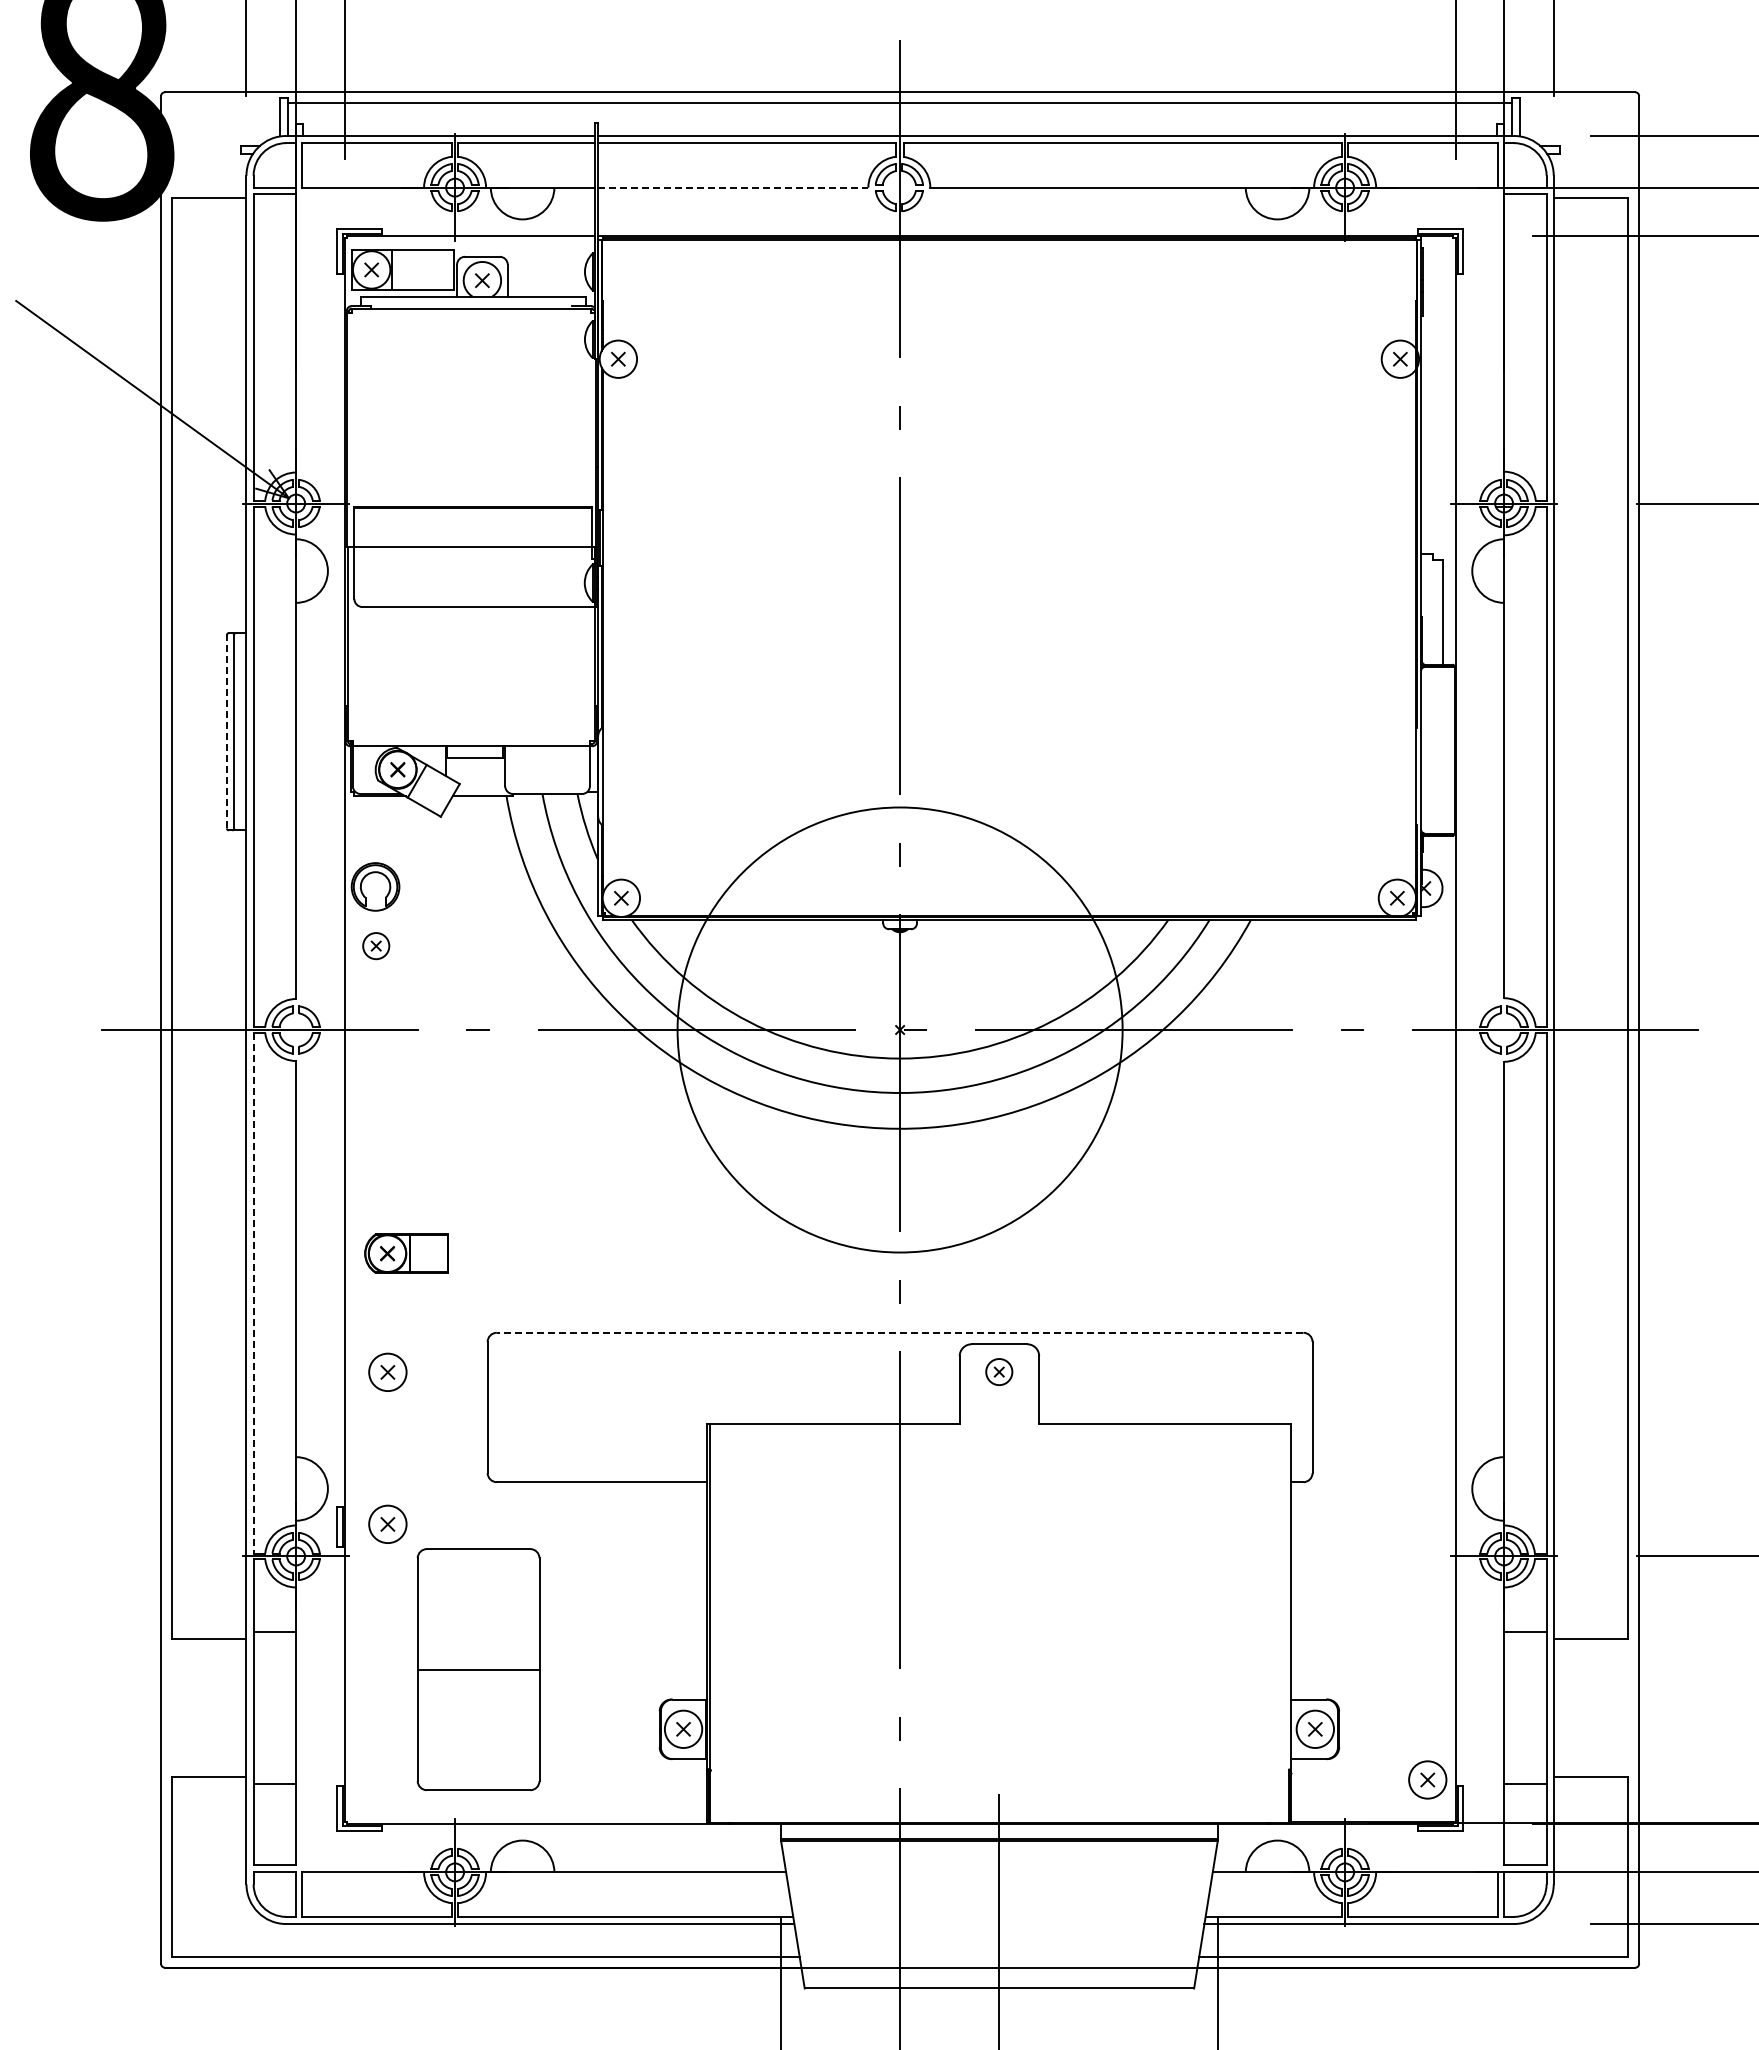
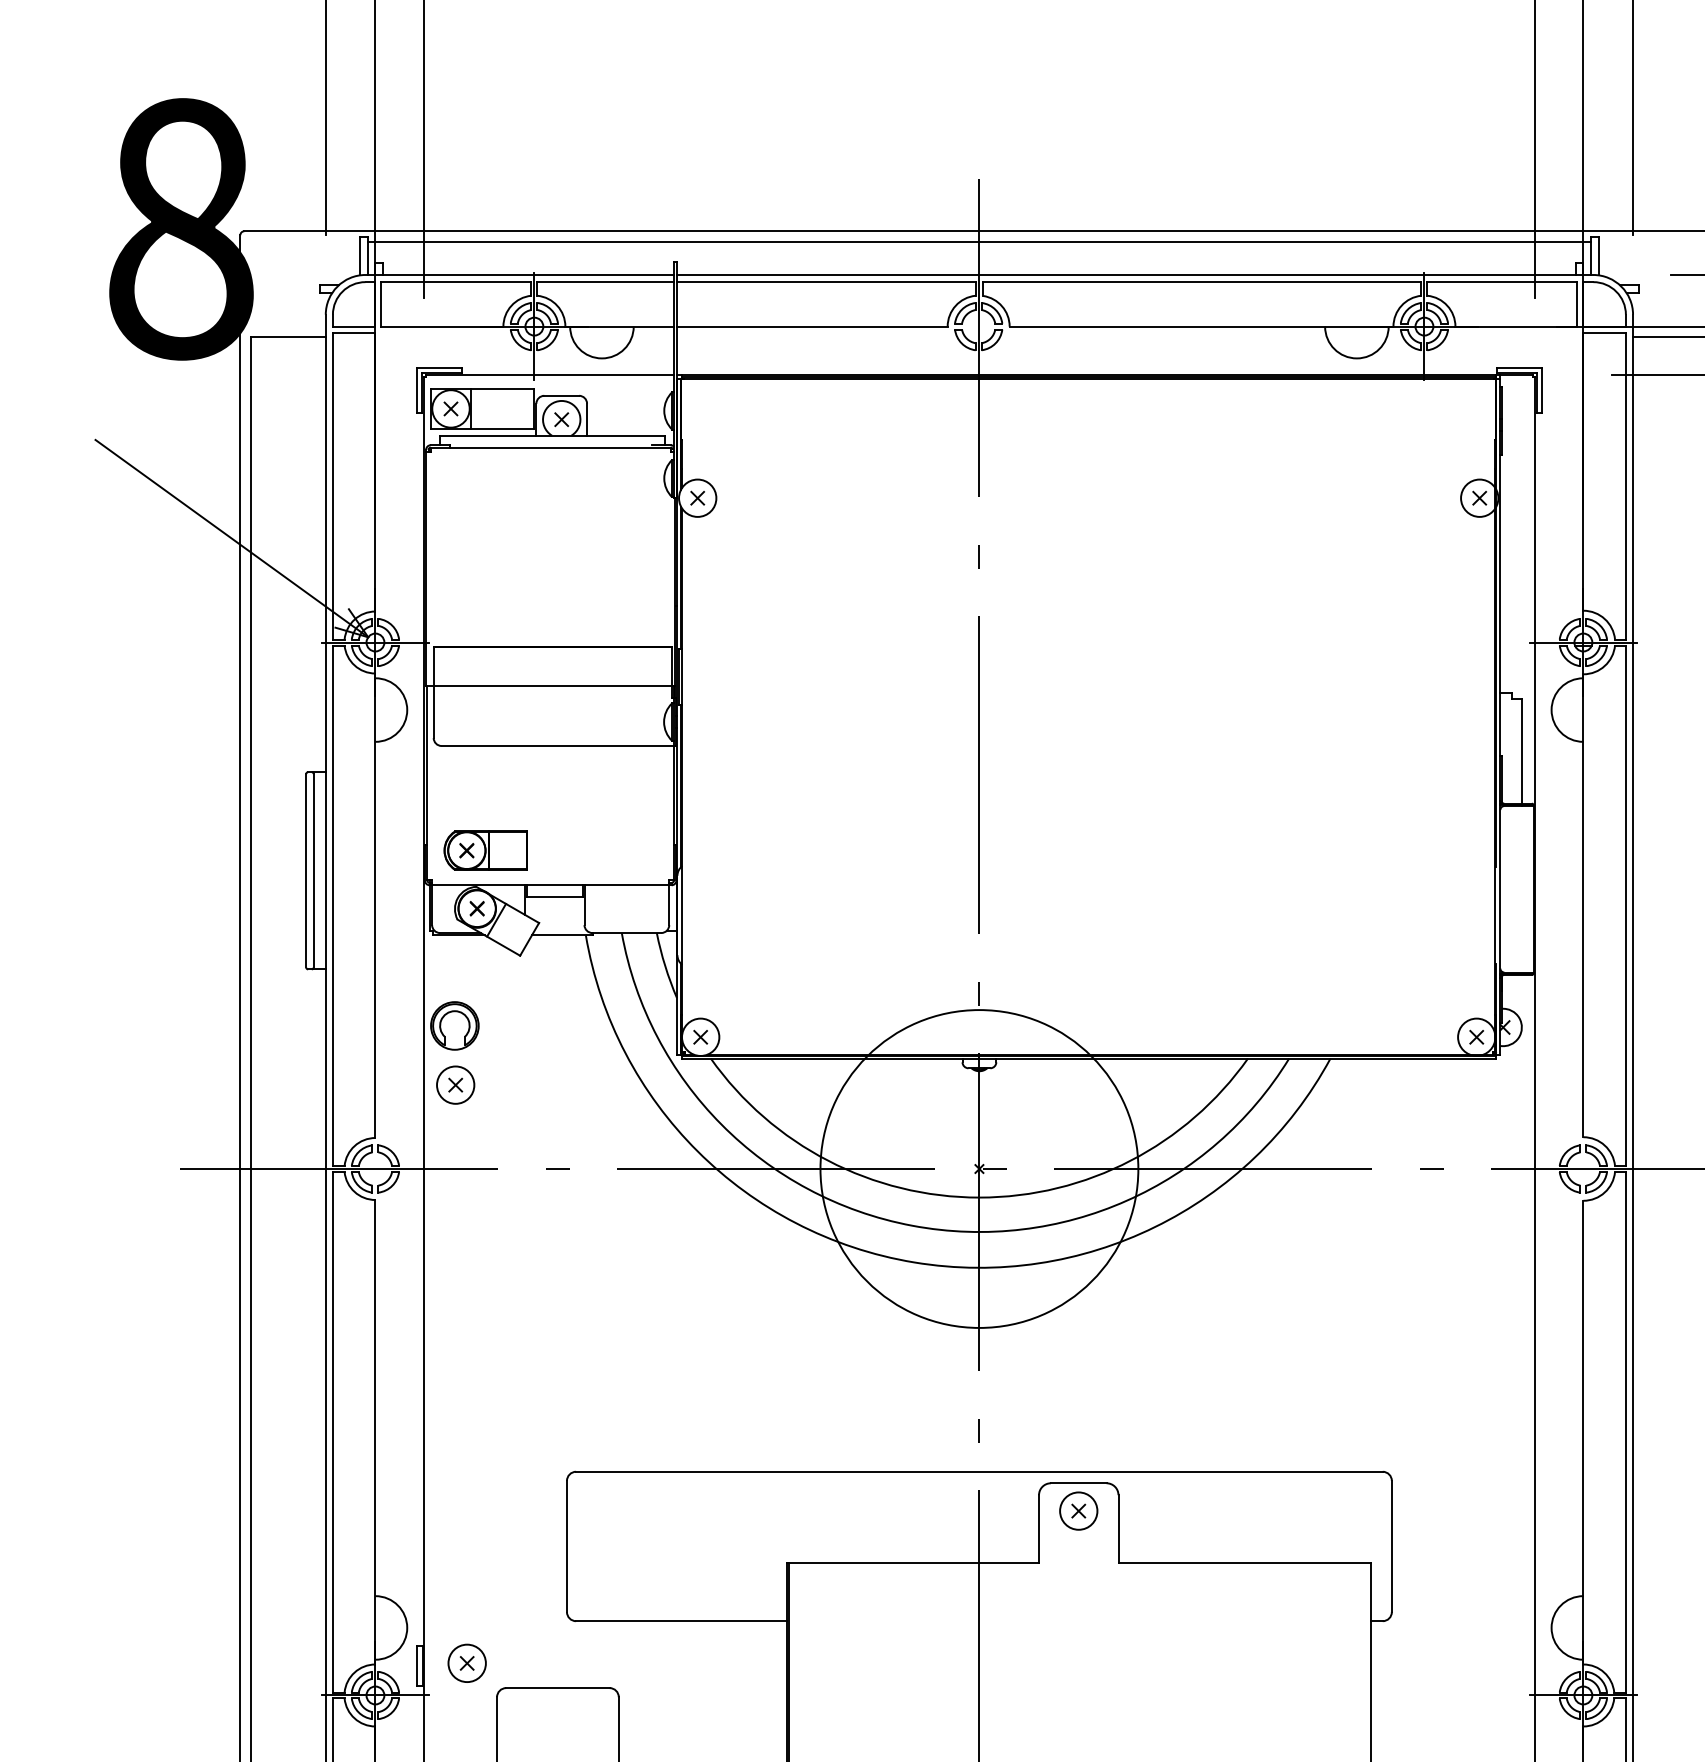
line: (733, 187) -> (812, 326), dashed -> solid
line: (226, 731) -> (305, 870), dashed -> solid
part: (375, 945) -> (454, 1084), size x1.43
circle: (900, 1029) -> (979, 1168), size x0.71
part: (406, 1253) -> (485, 850), moved
line: (253, 1293) -> (332, 1432), dashed -> solid
line: (899, 1332) -> (978, 1471), dashed -> solid
part: (387, 1371) -> (466, 1510), removed
part: (998, 1371) -> (1077, 1510), size x1.43

